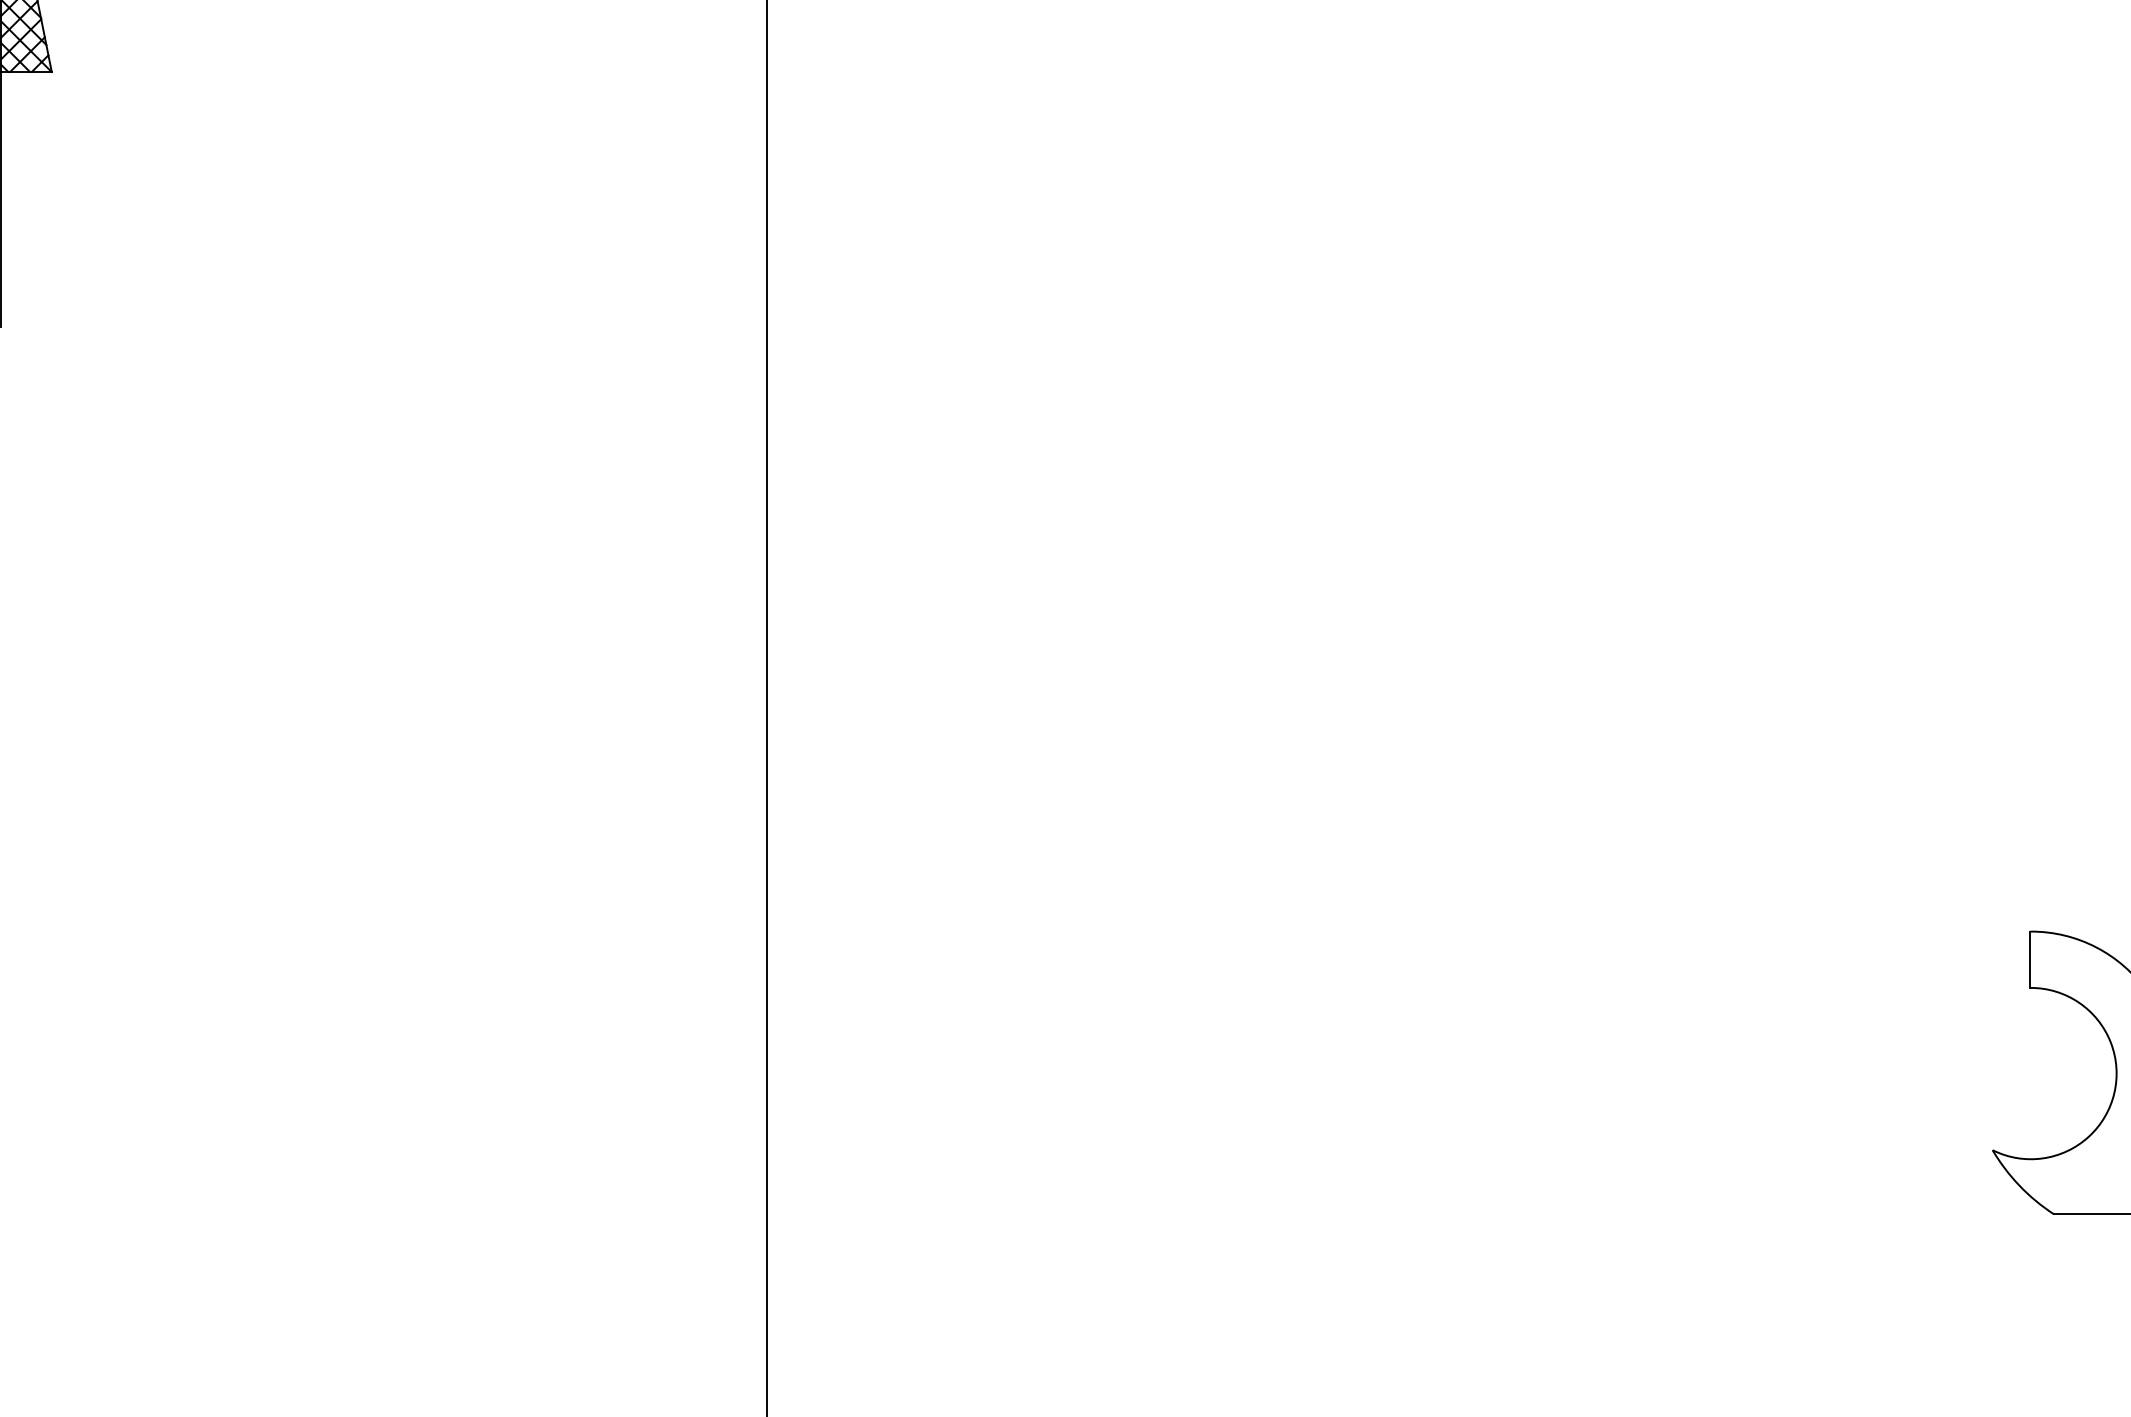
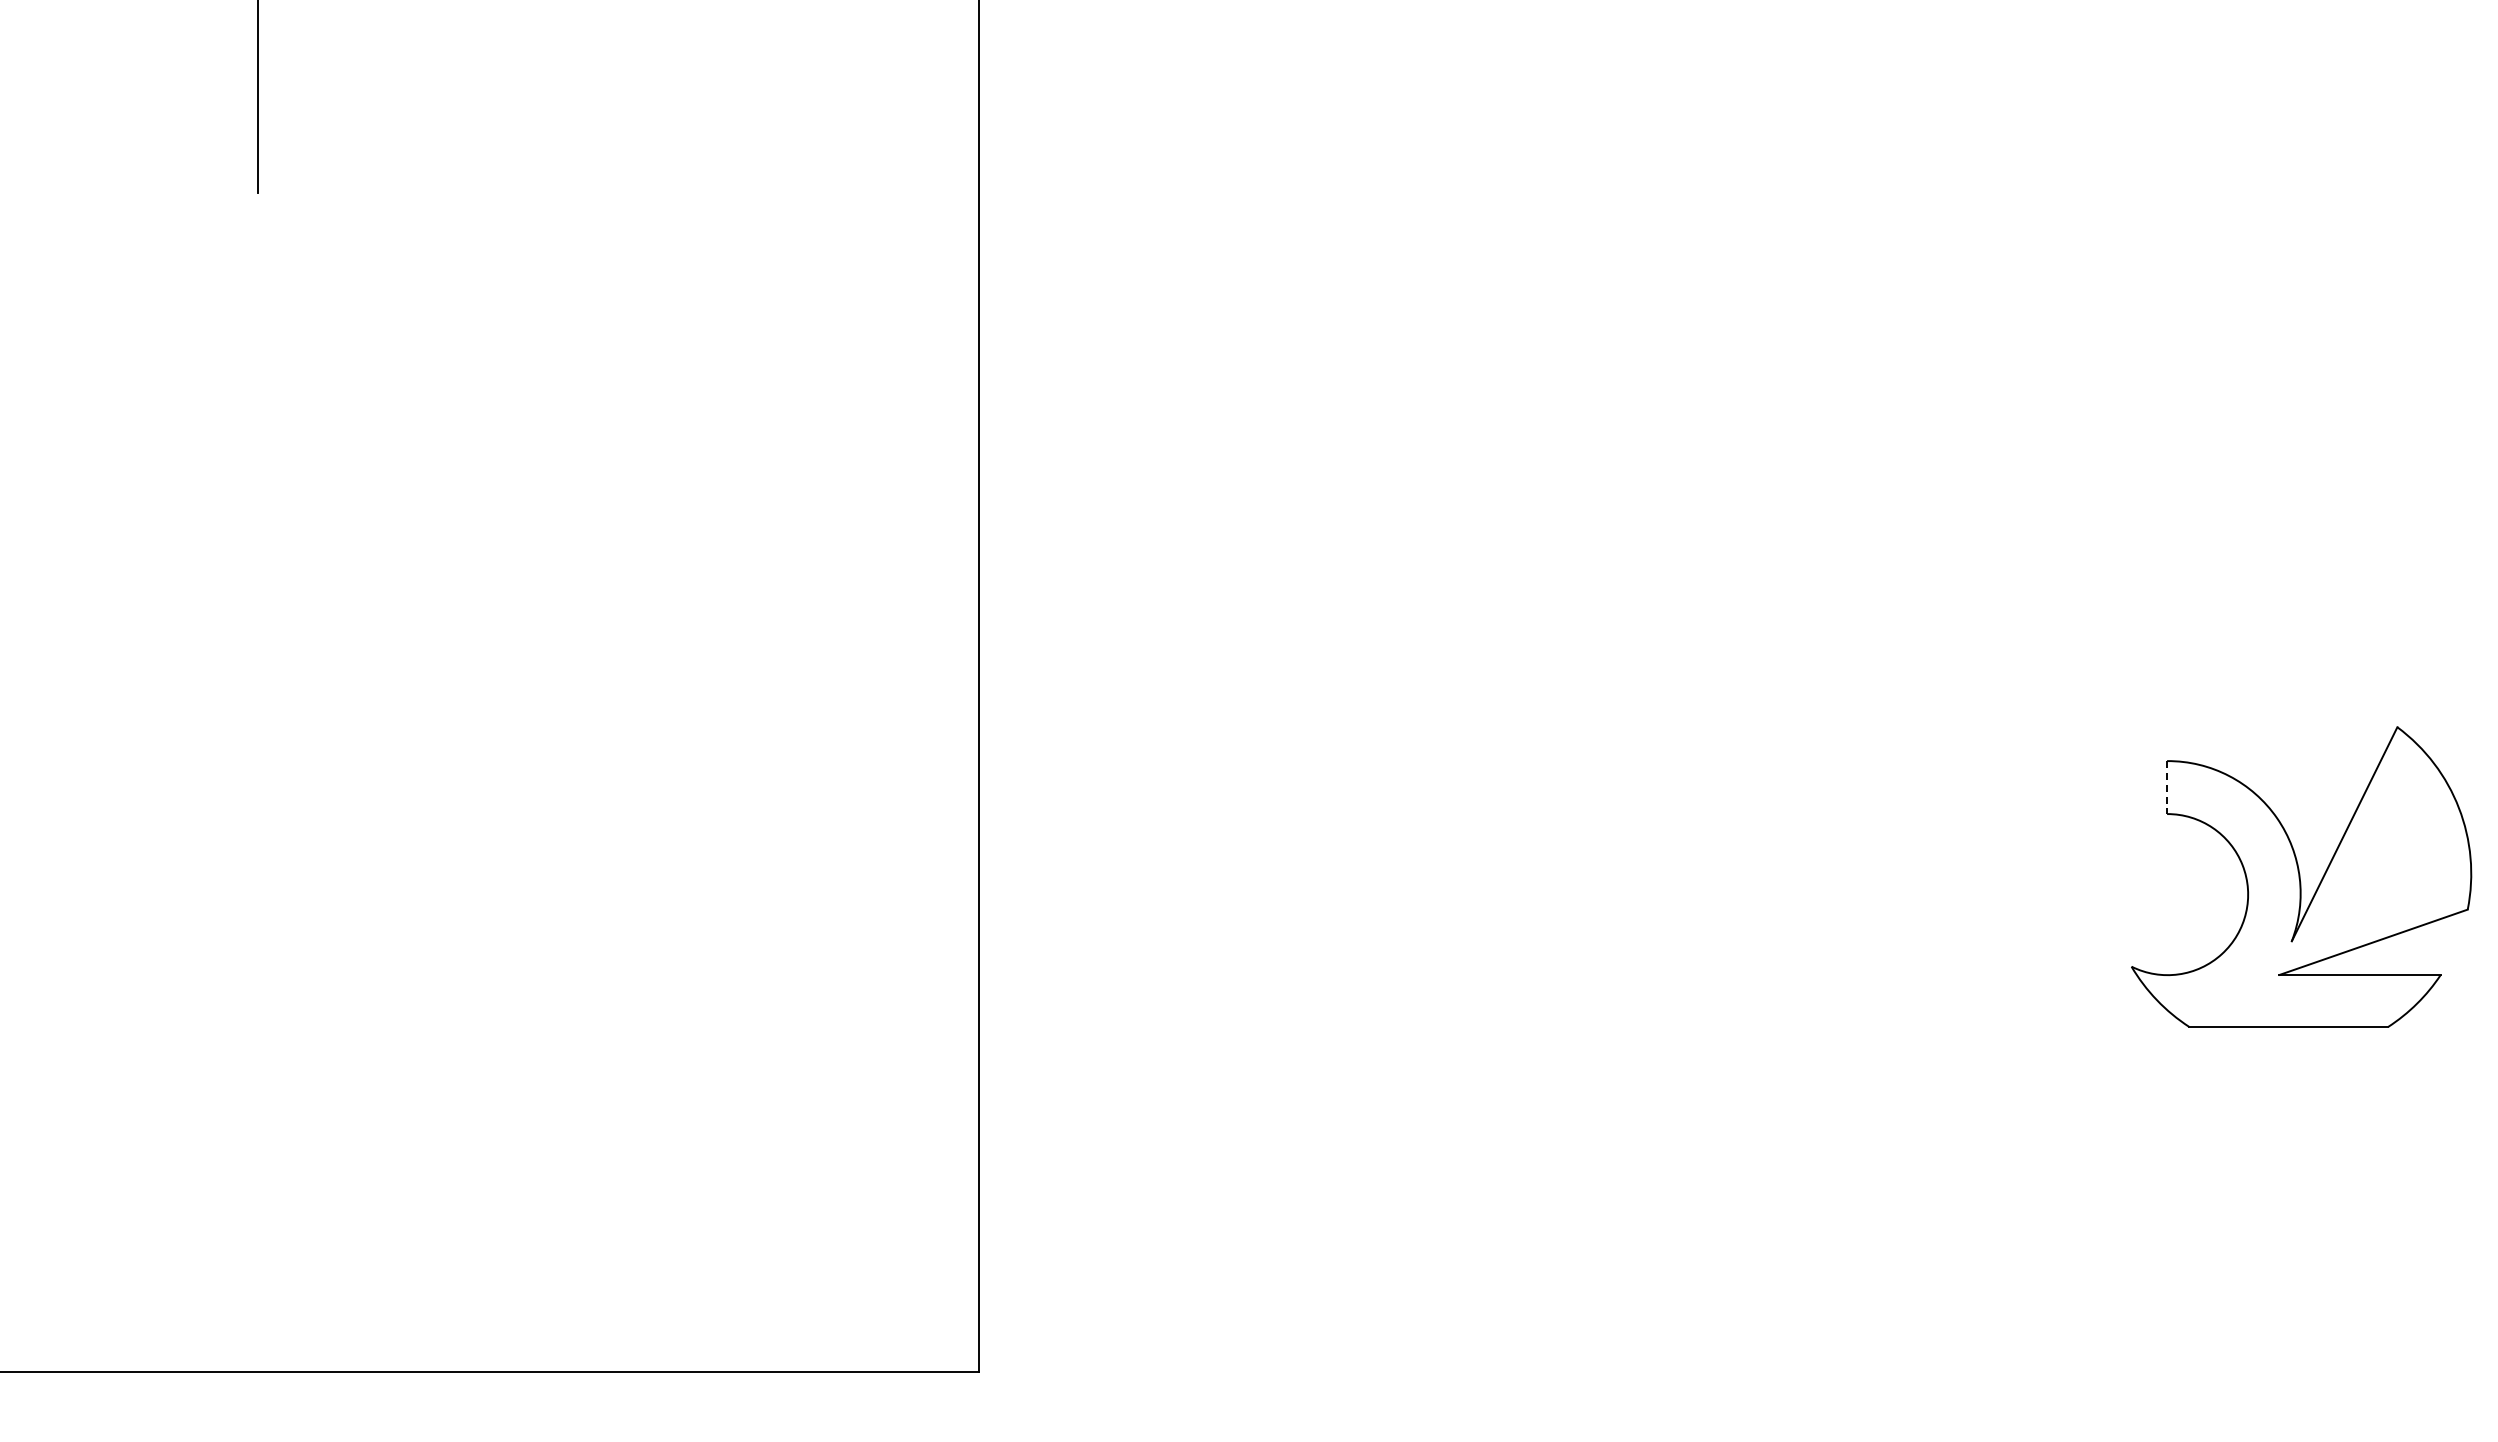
line: (2030, 960) -> (2167, 788), solid -> dashed

